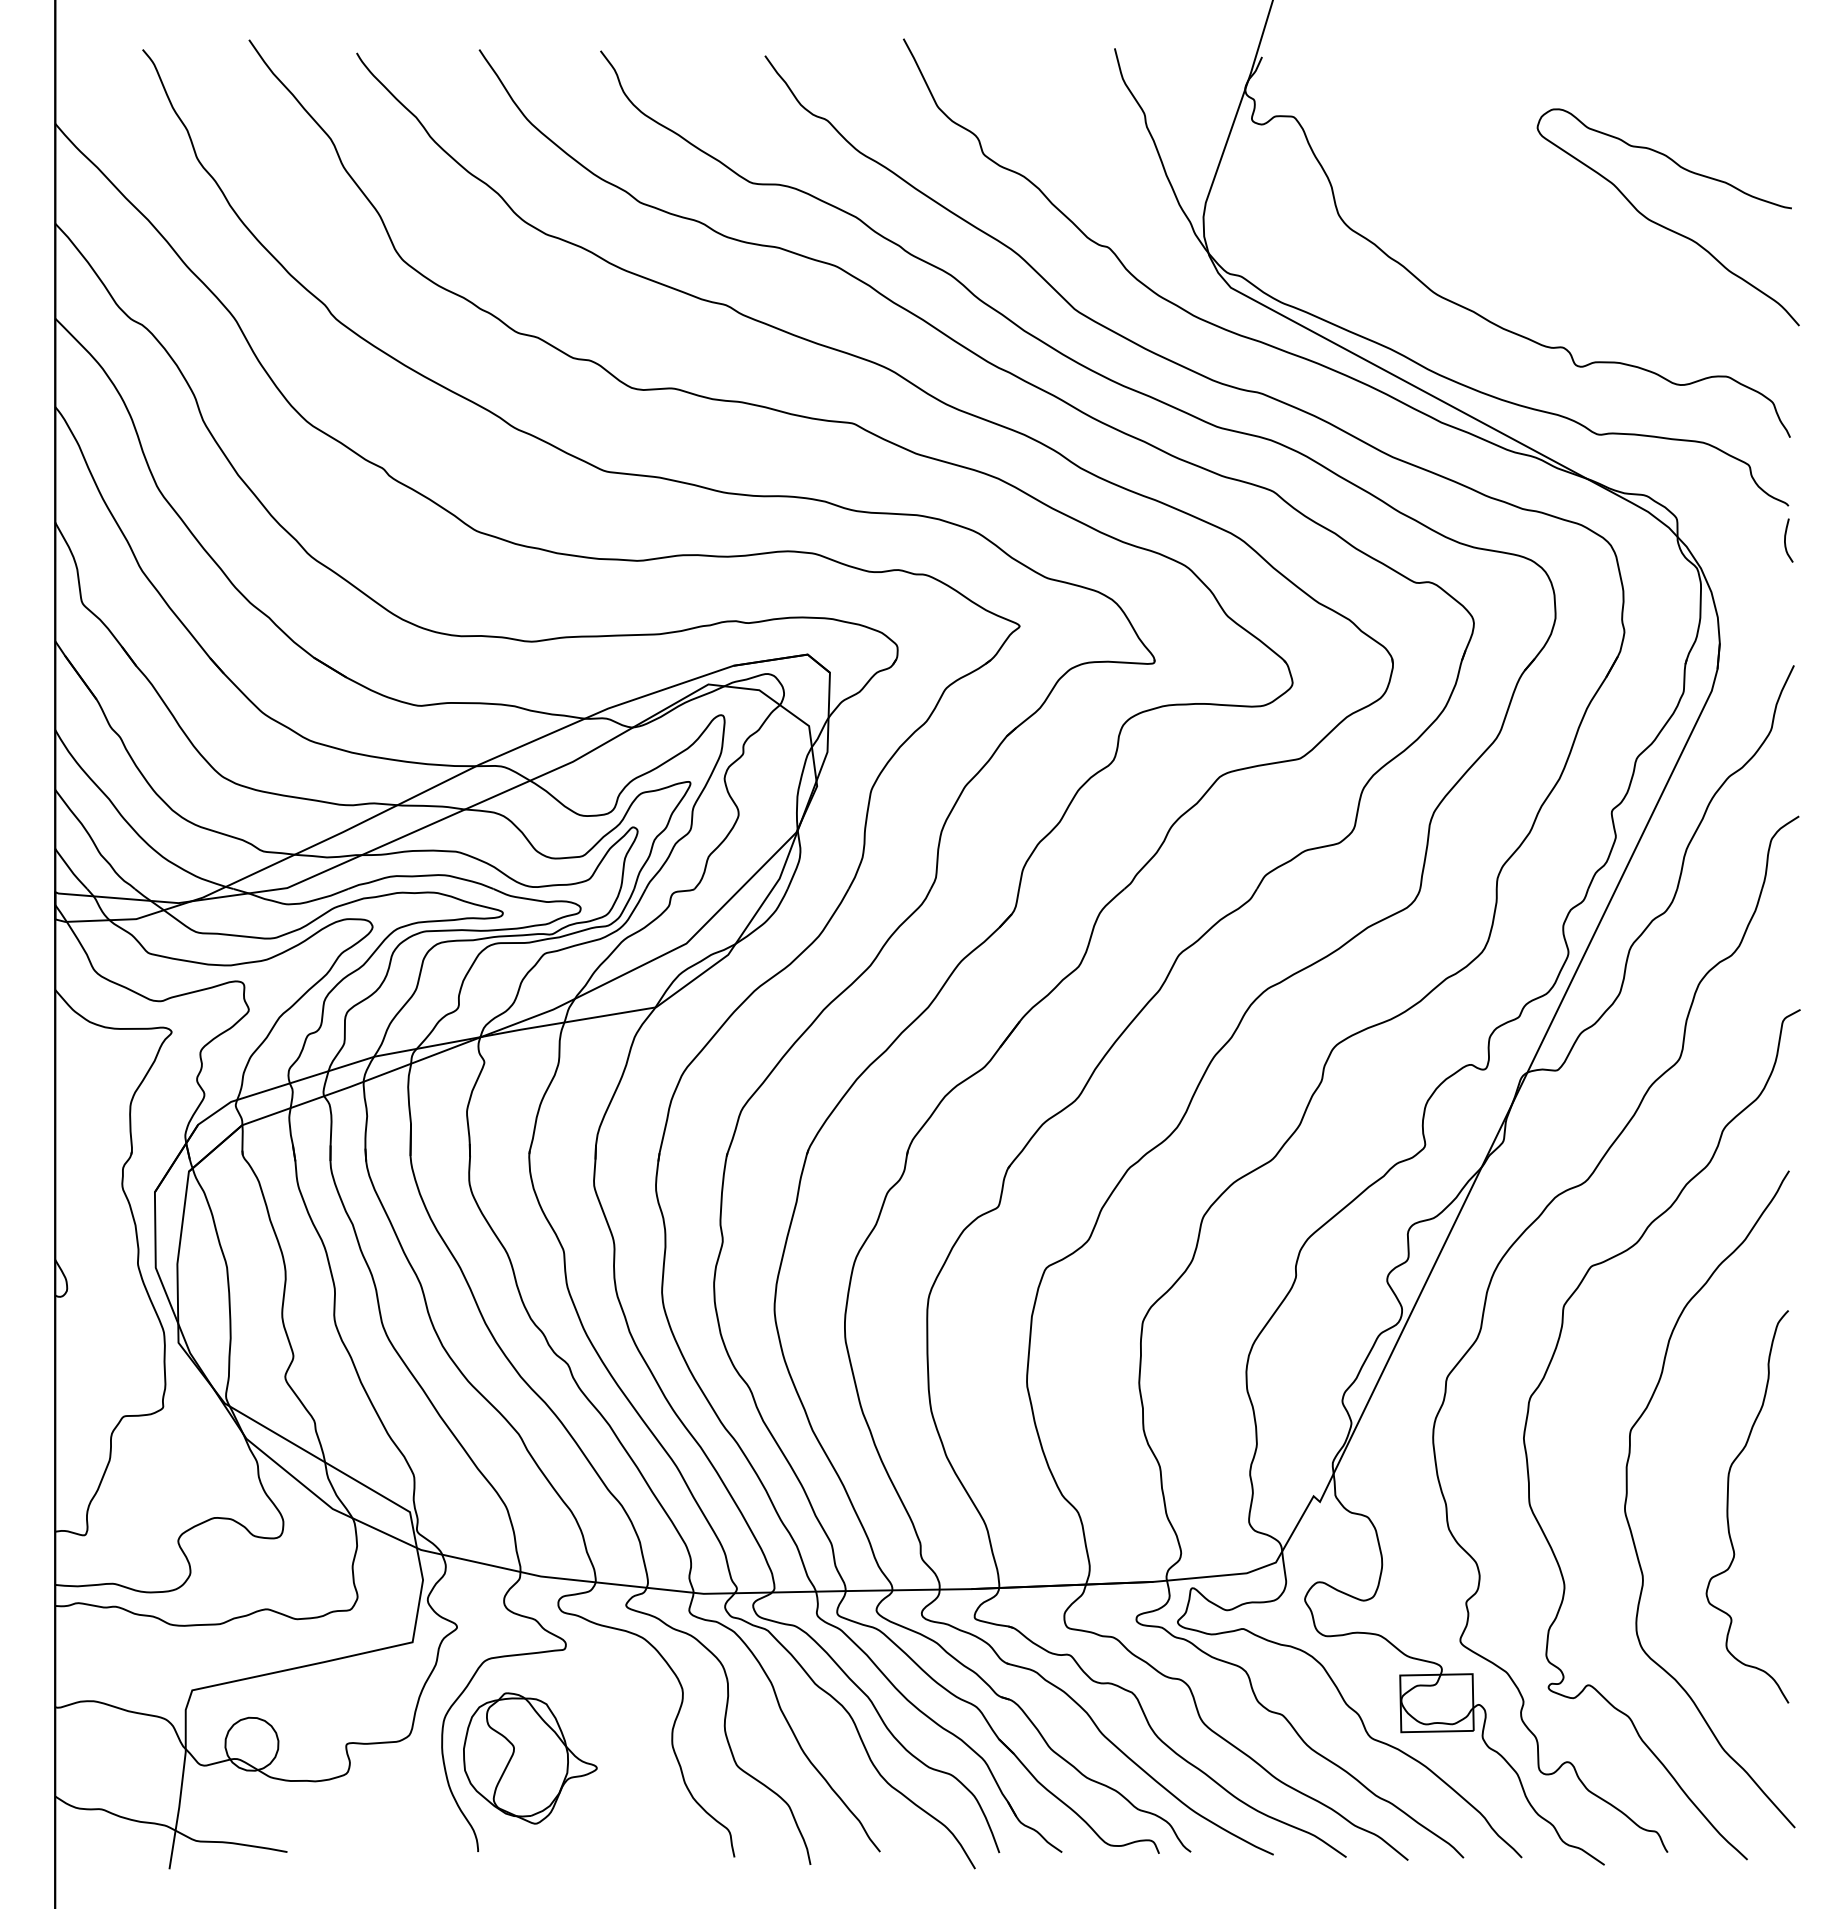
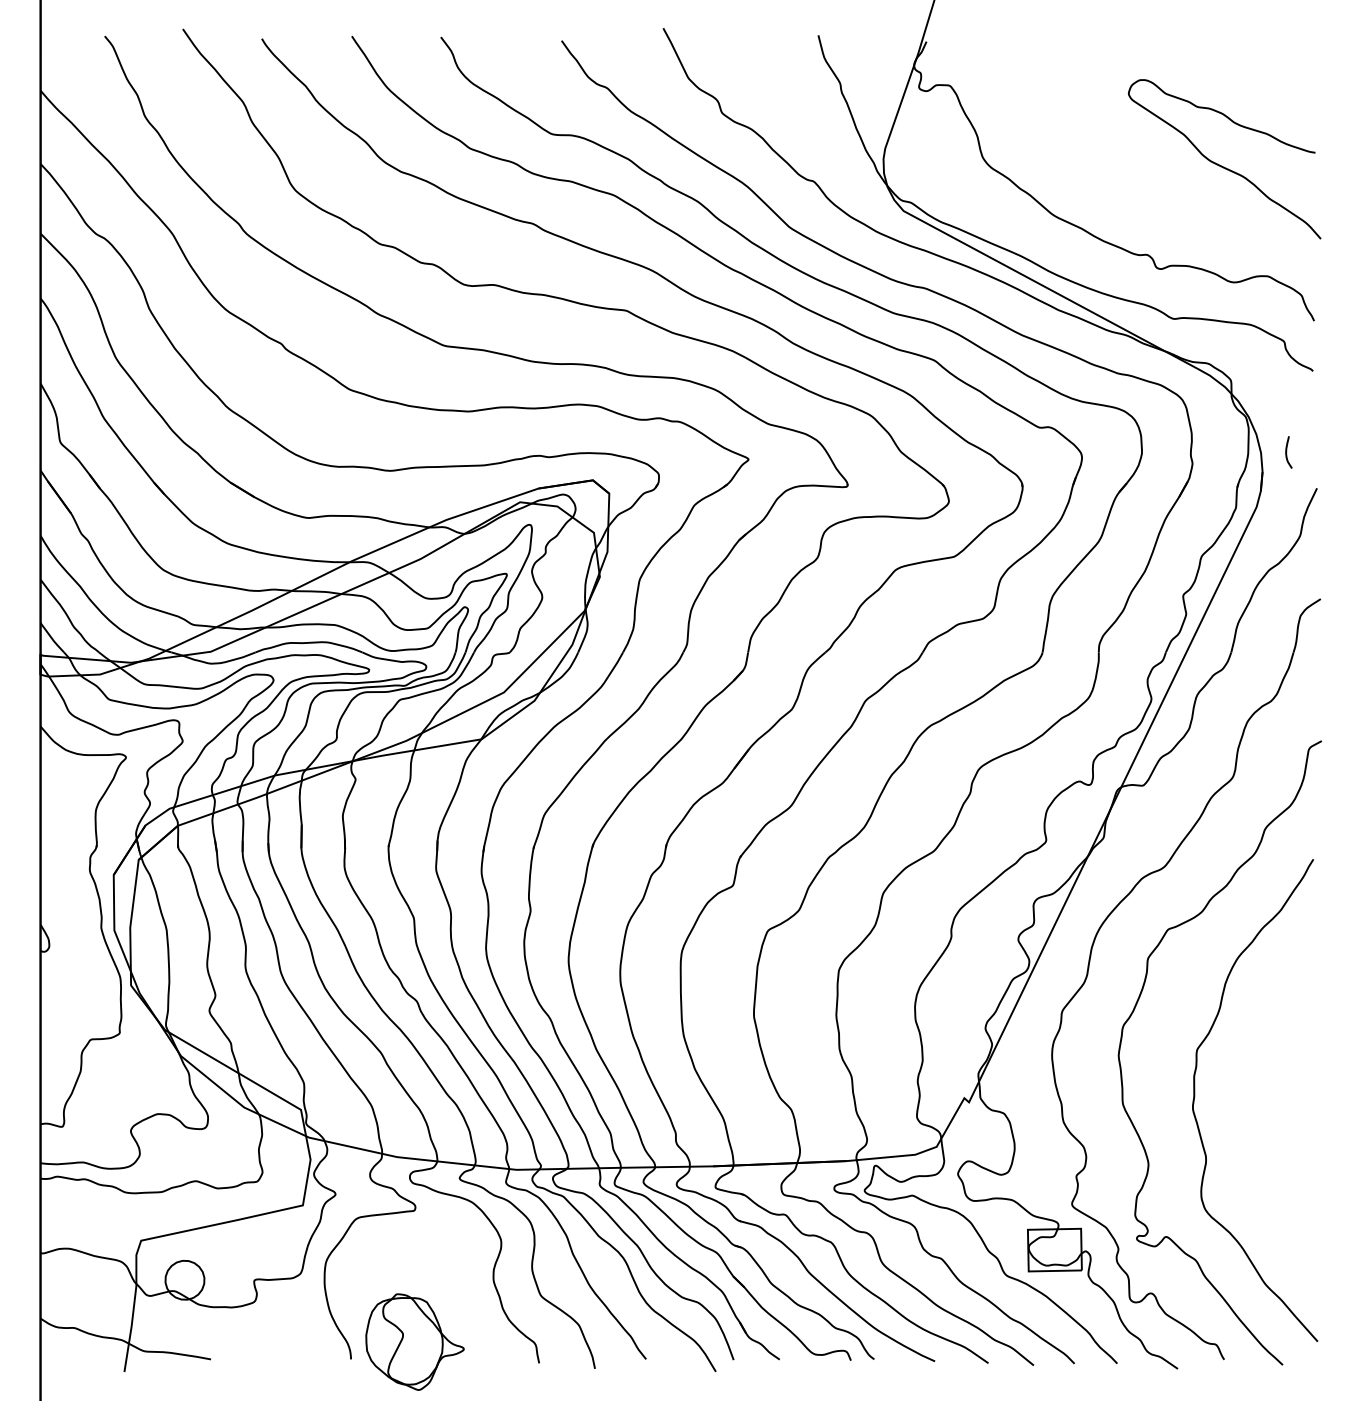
curve: (1785, 540) -> (1286, 452), moved
curve: (1728, 1506) -> (1268, 1105), removed
part: (530, 1758) -> (415, 1342), moved

